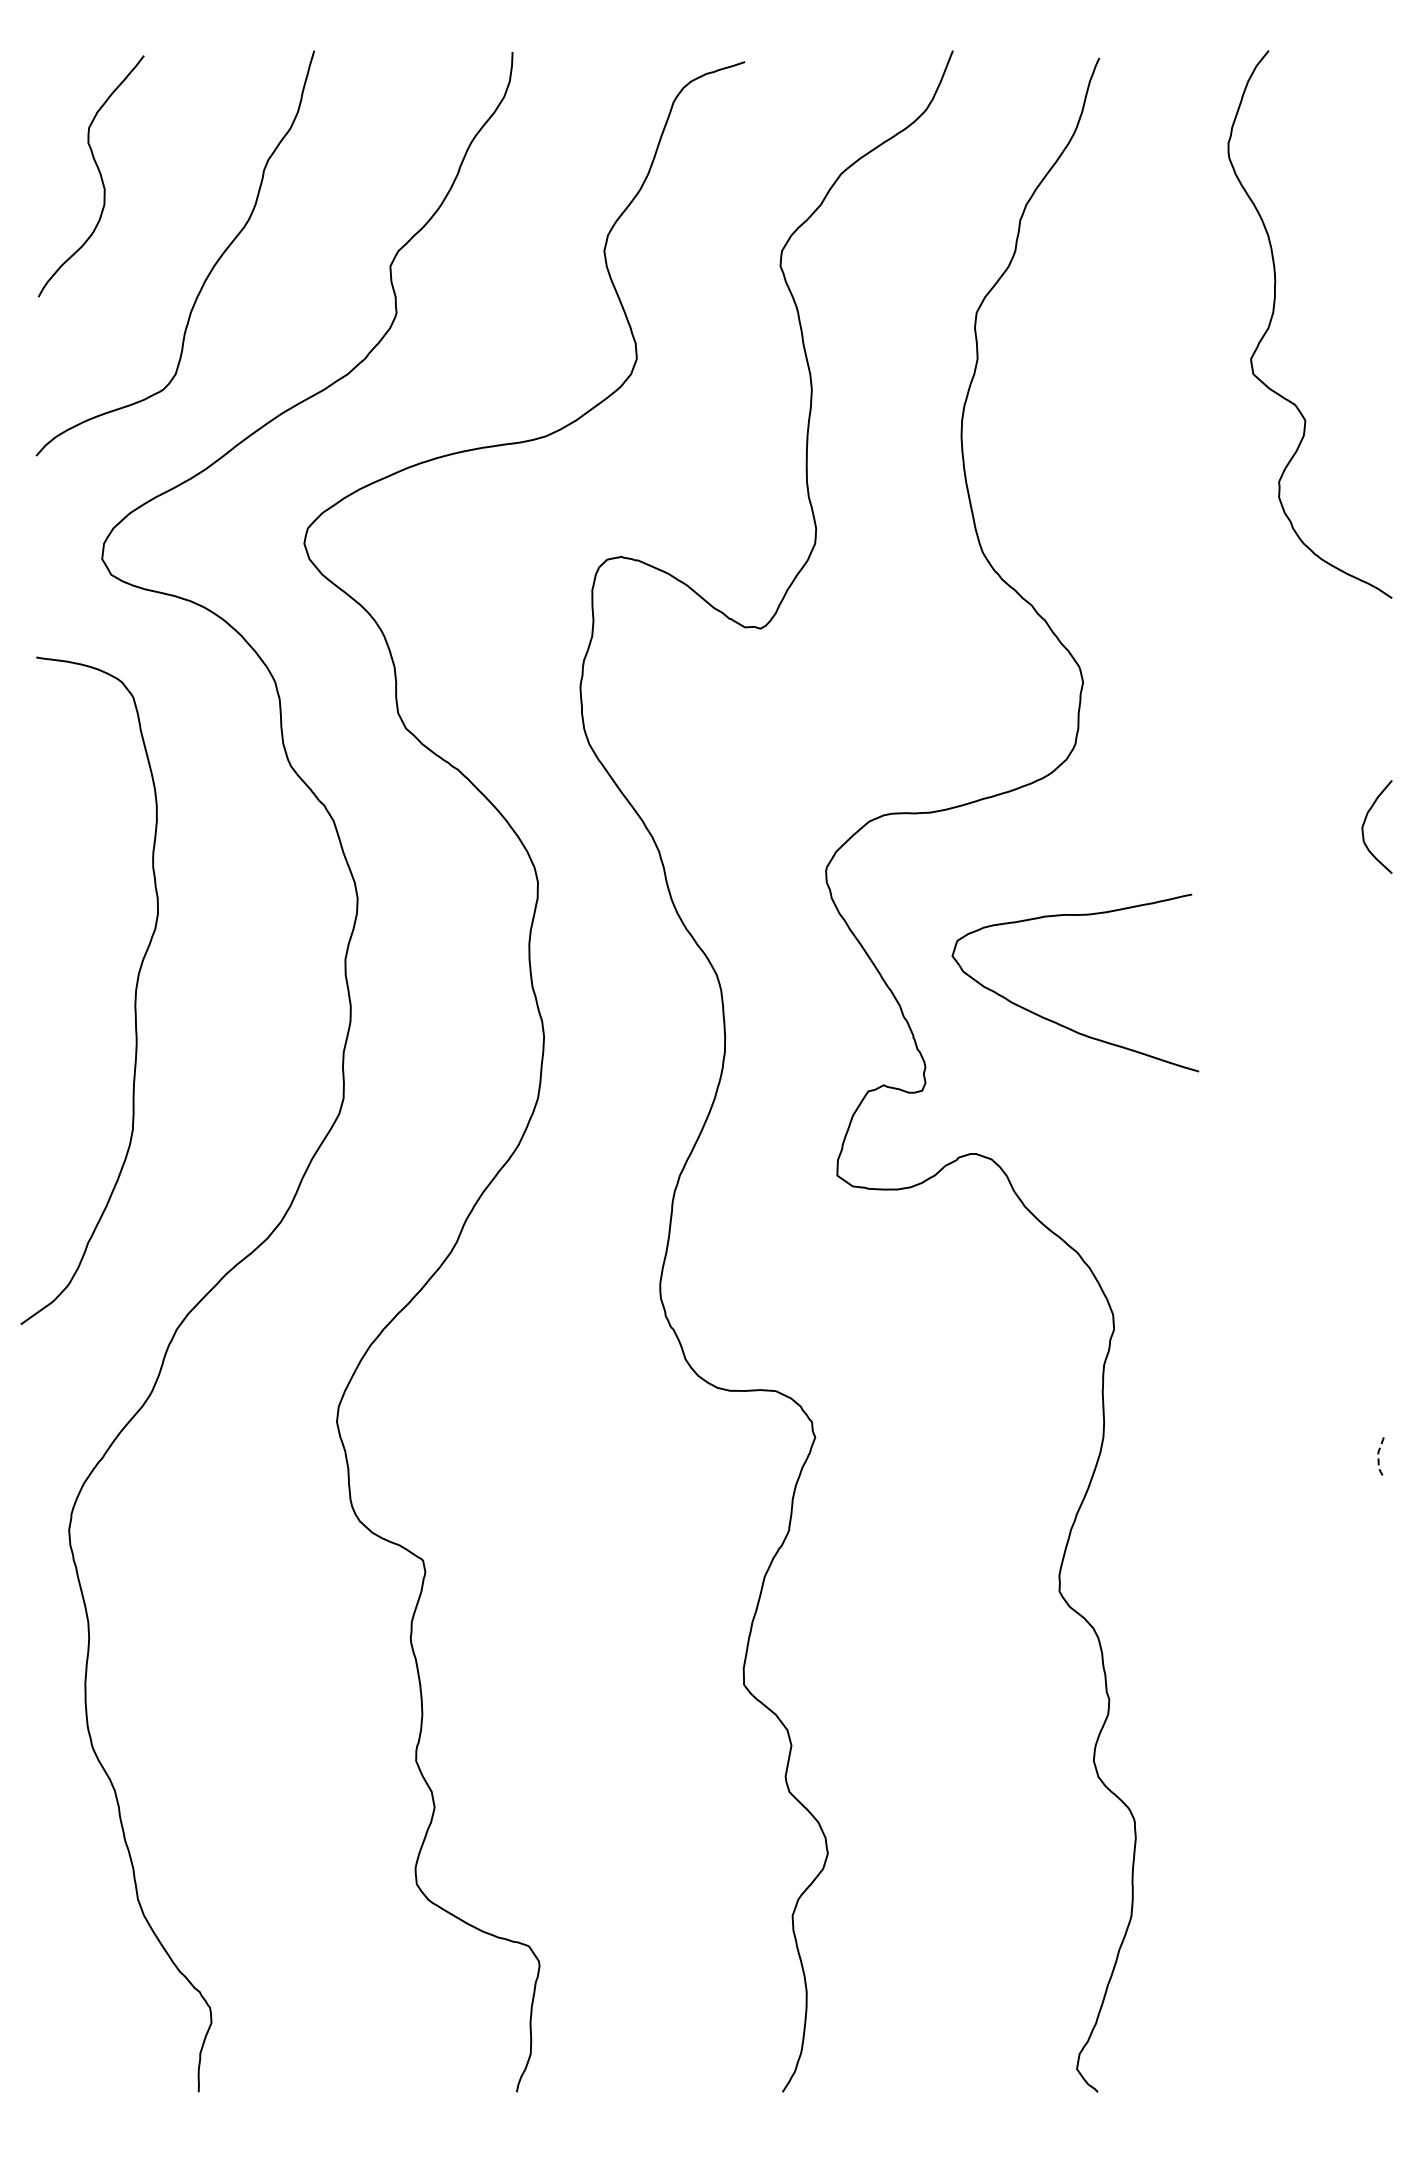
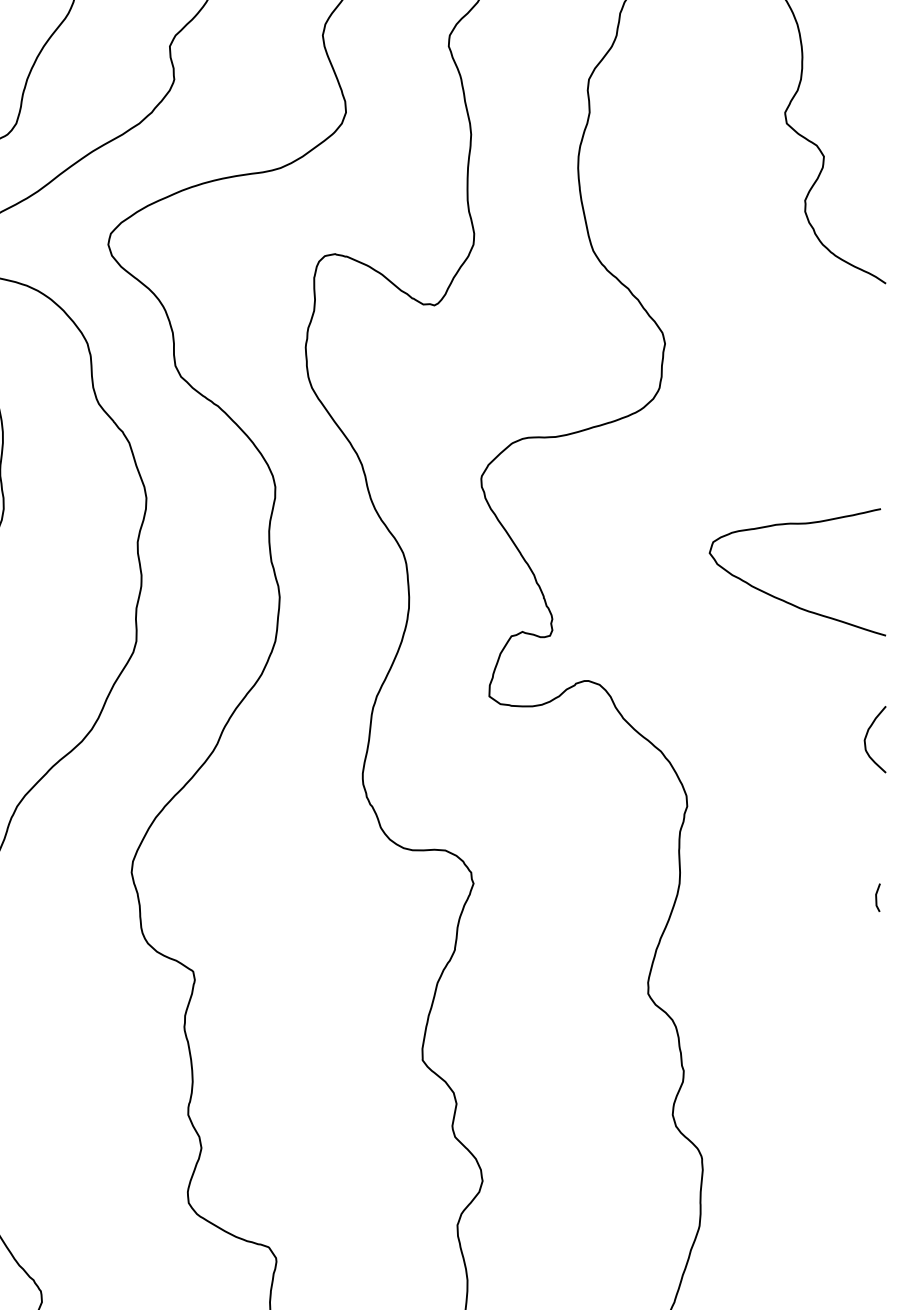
curve: (1365, 822) -> (866, 736), moved
curve: (1055, 1021) -> (783, 599), moved
line: (1378, 1457) -> (876, 897), dashed -> solid

